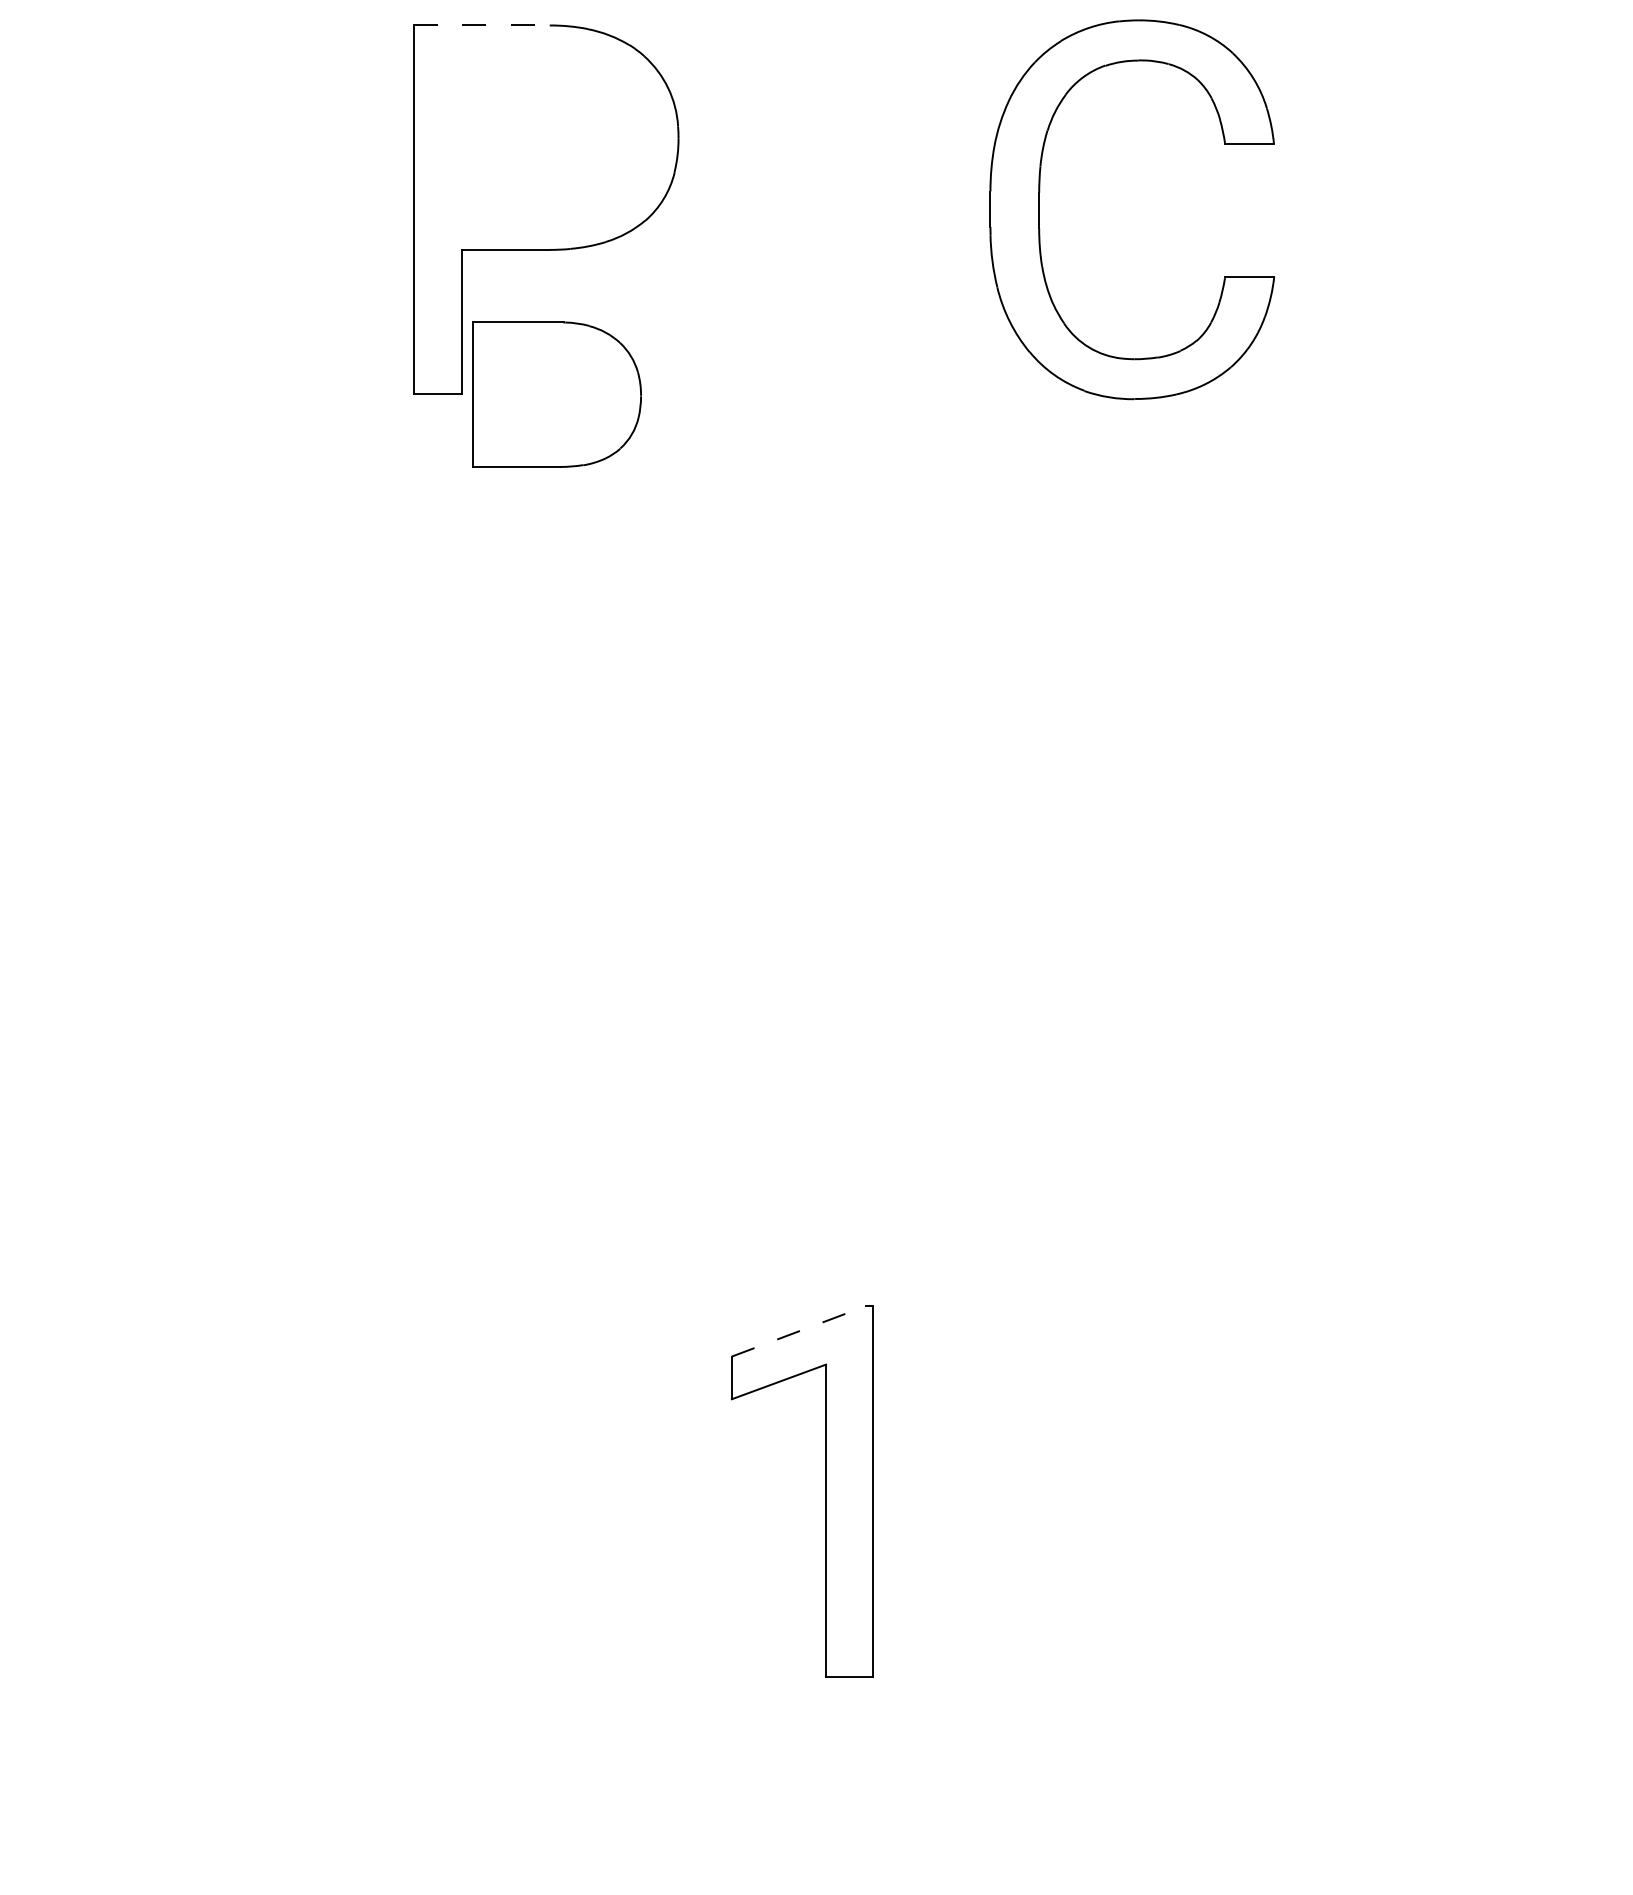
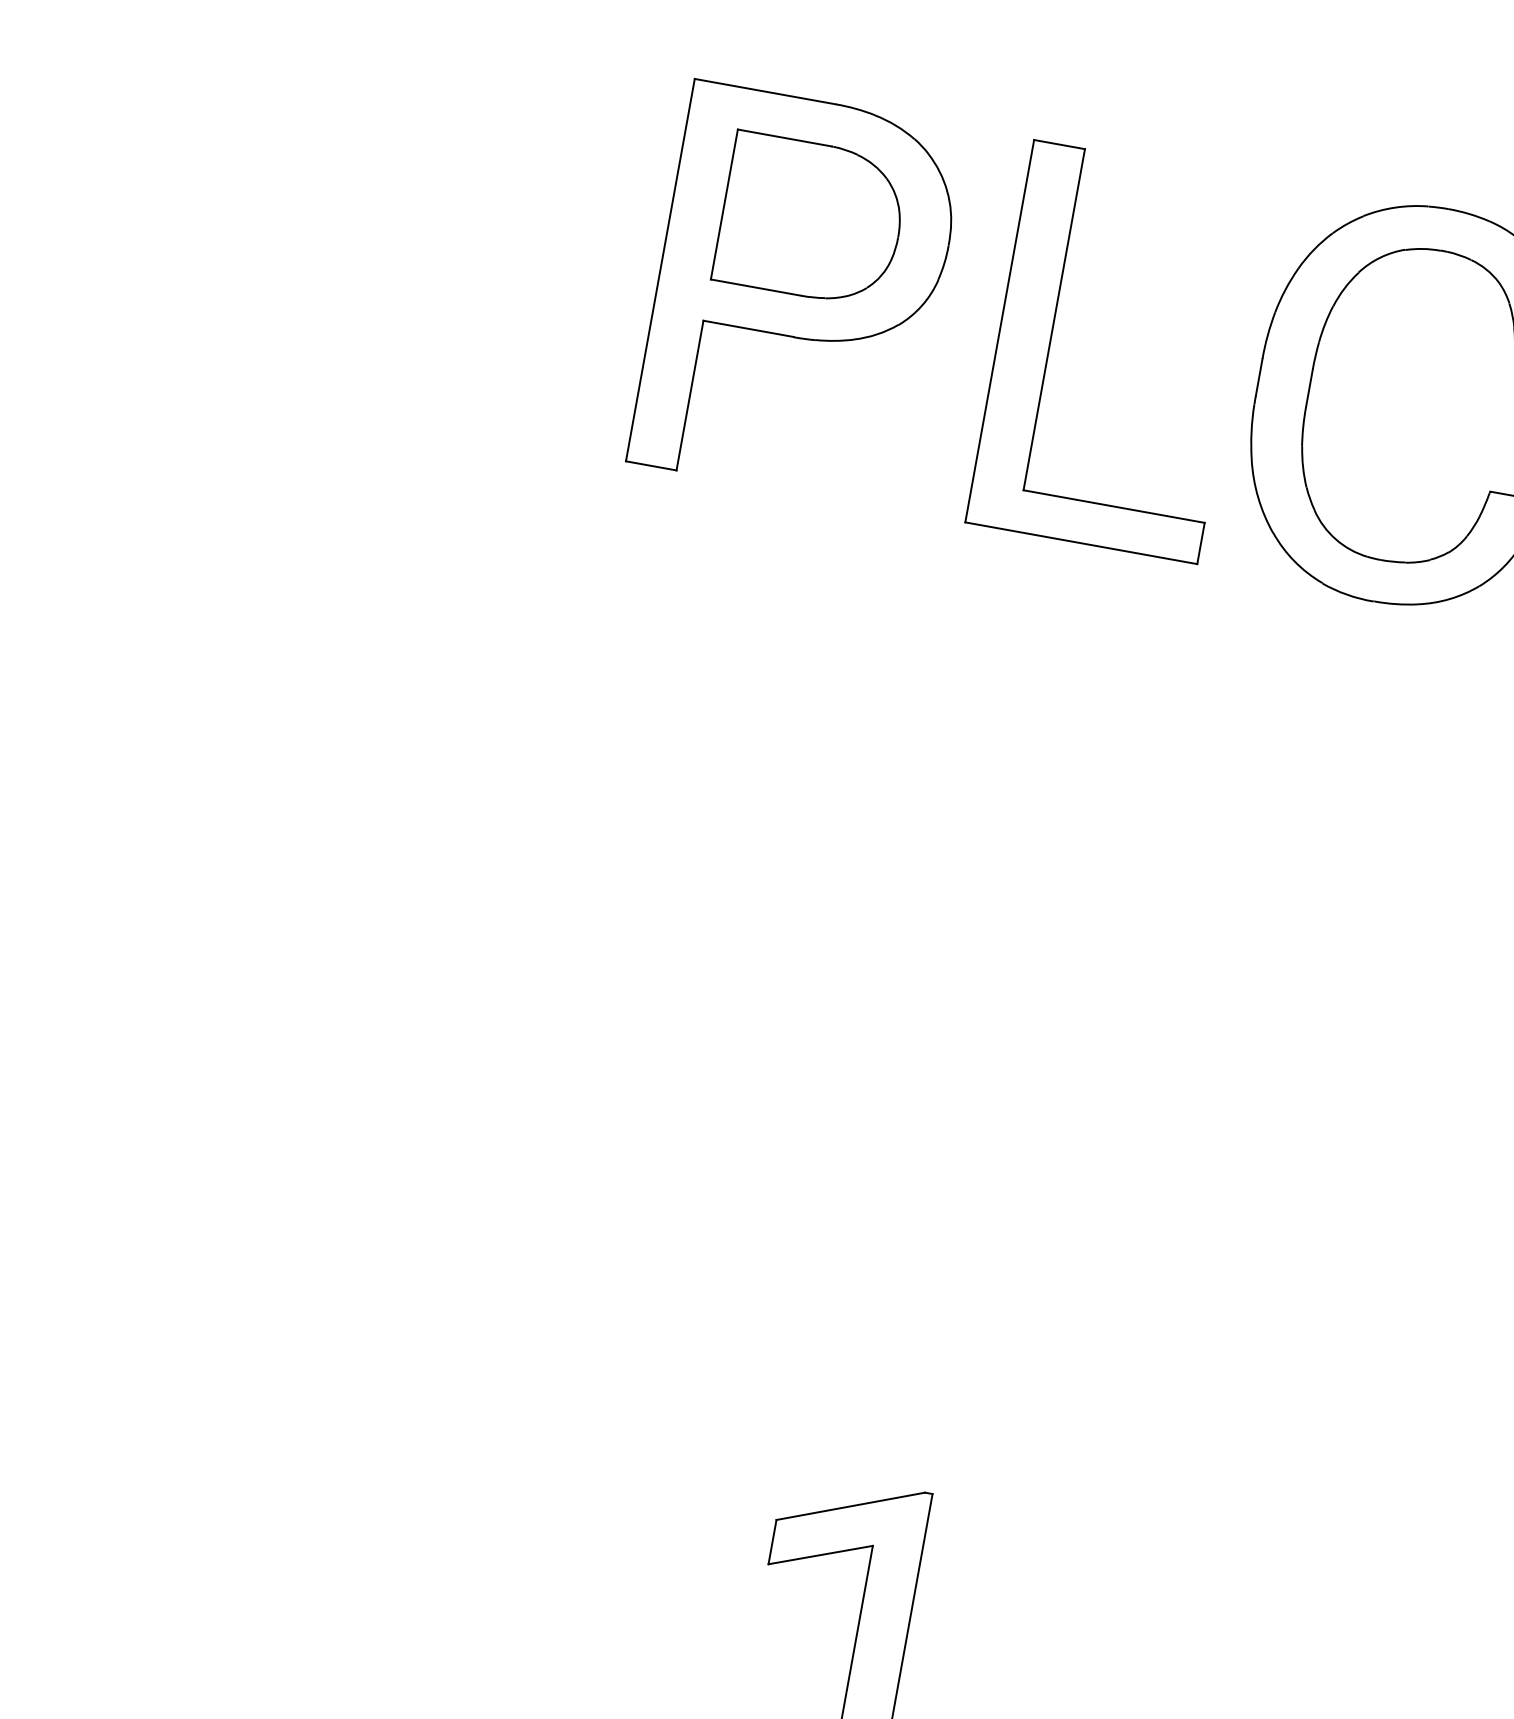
line: (481, 25) -> (765, 91), dashed -> solid
part: (790, 209) -> (1051, 340), added
part: (556, 394) -> (810, 219), moved
line: (798, 1331) -> (850, 1506), dashed -> solid

